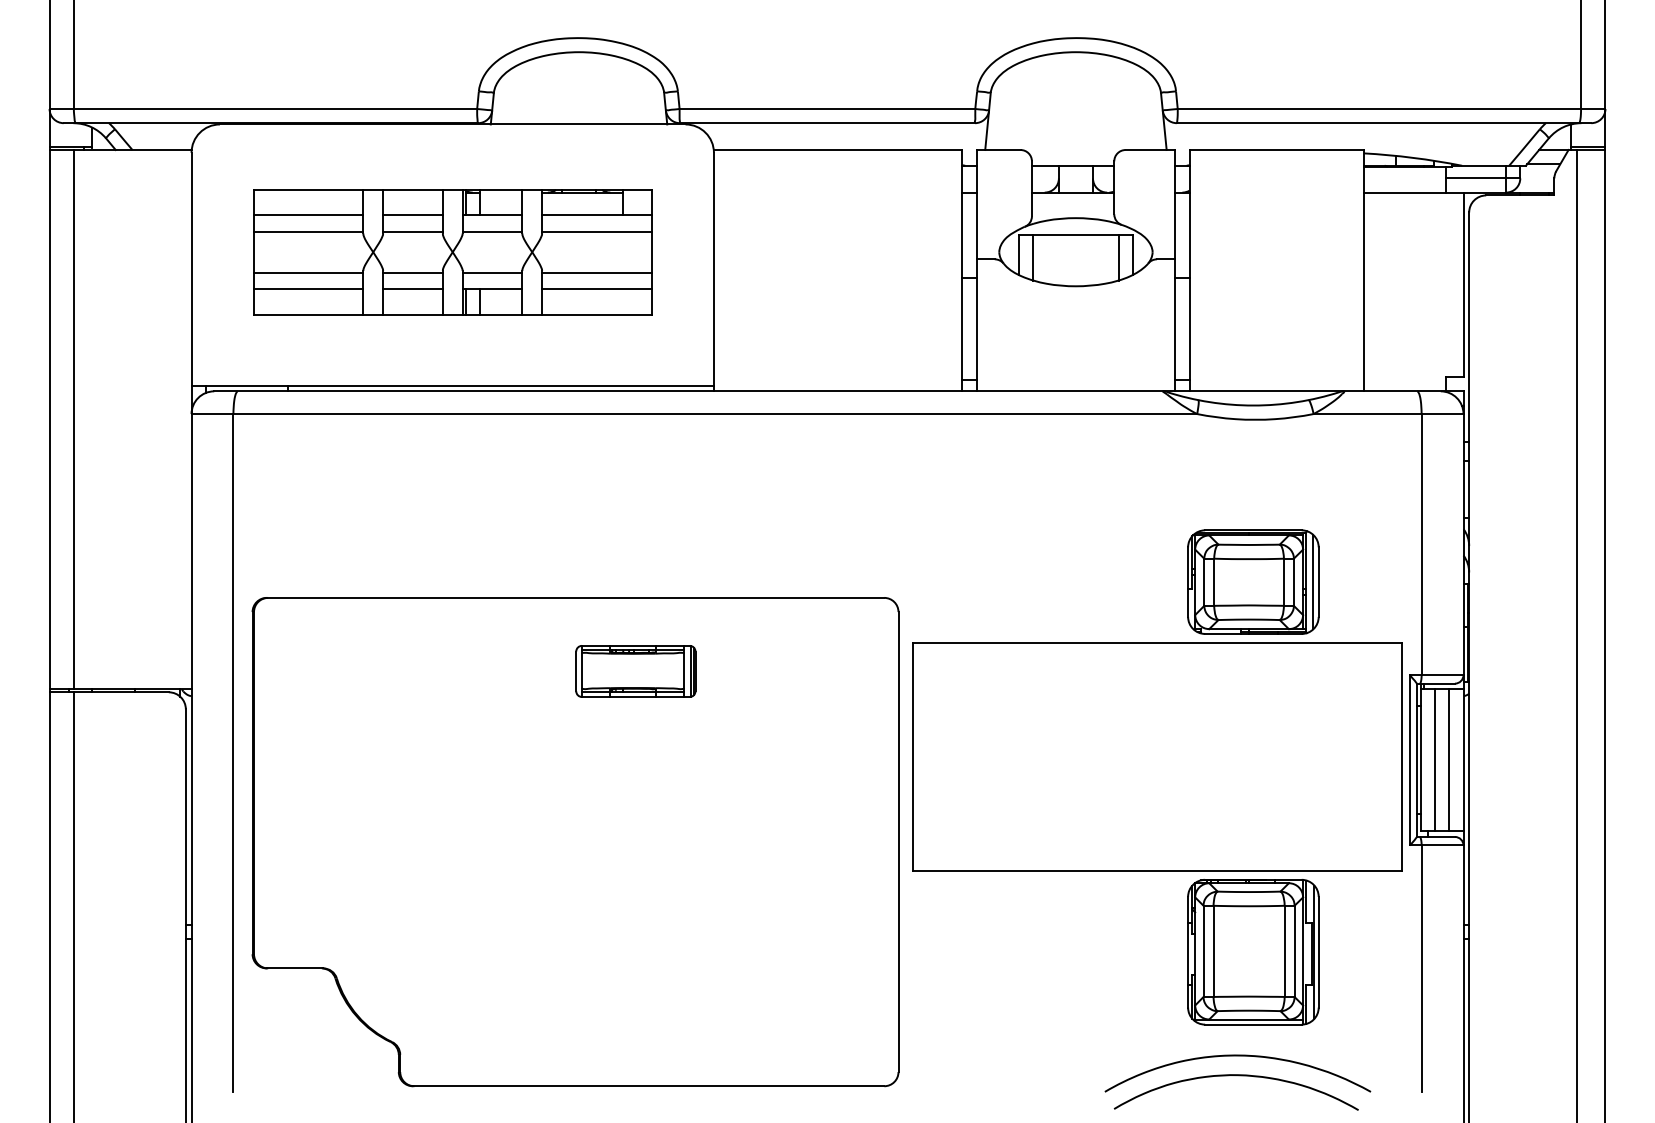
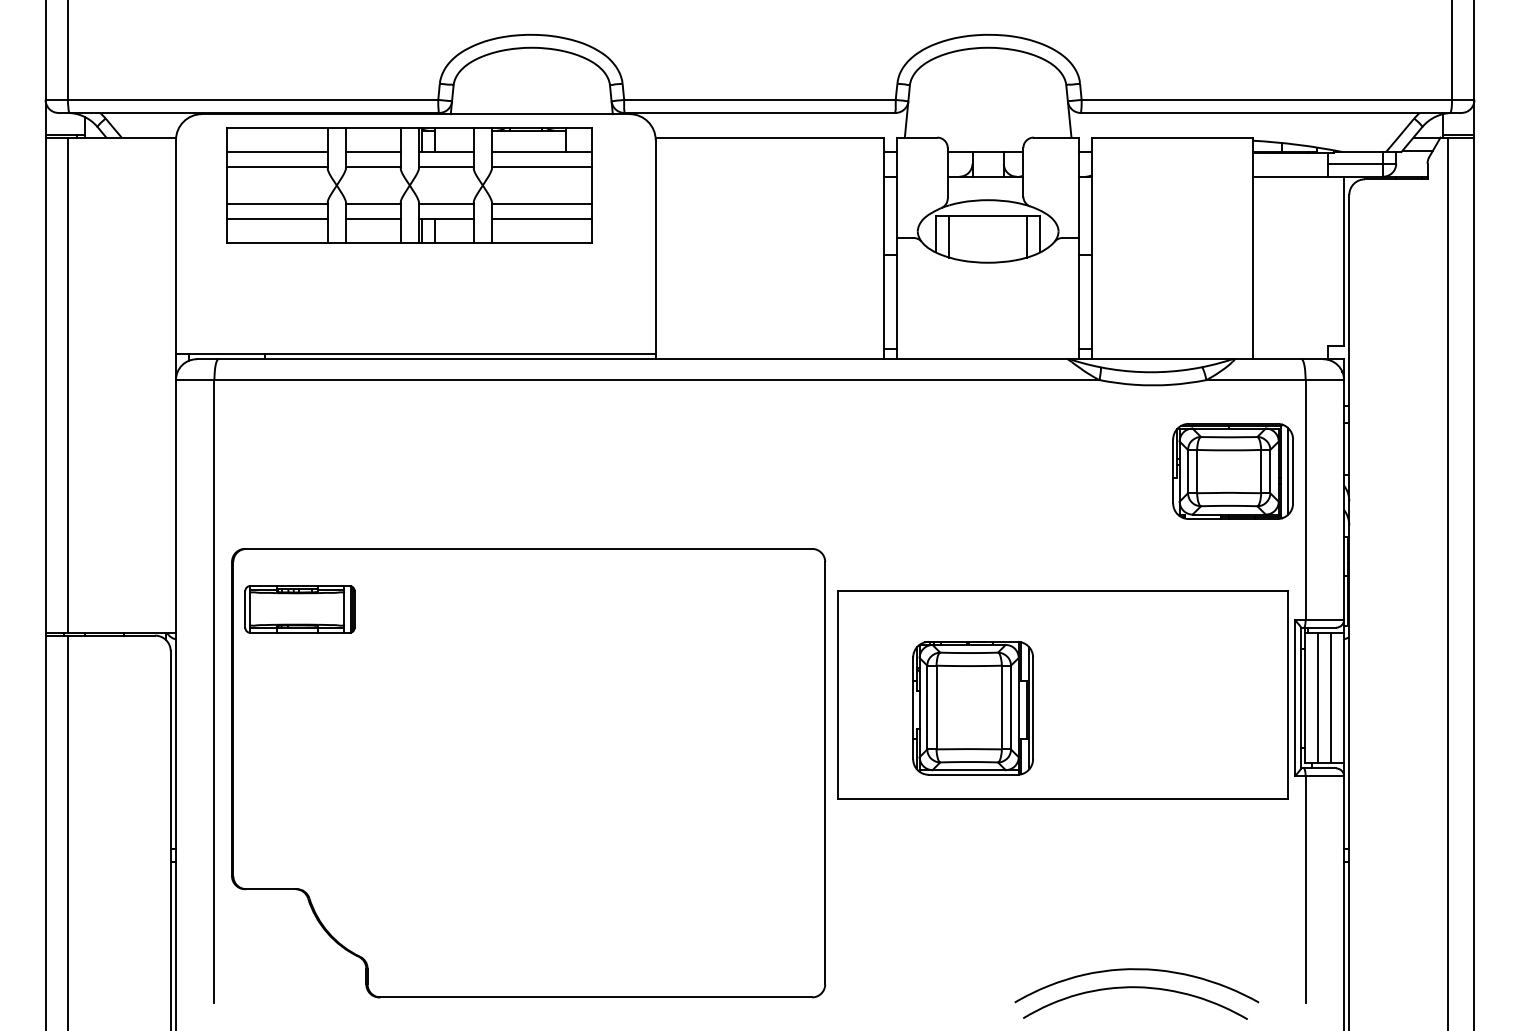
part: (452, 252) -> (409, 185), moved
part: (1252, 582) -> (1232, 471), moved
part: (635, 671) -> (299, 609), moved
part: (1252, 952) -> (972, 708), moved

